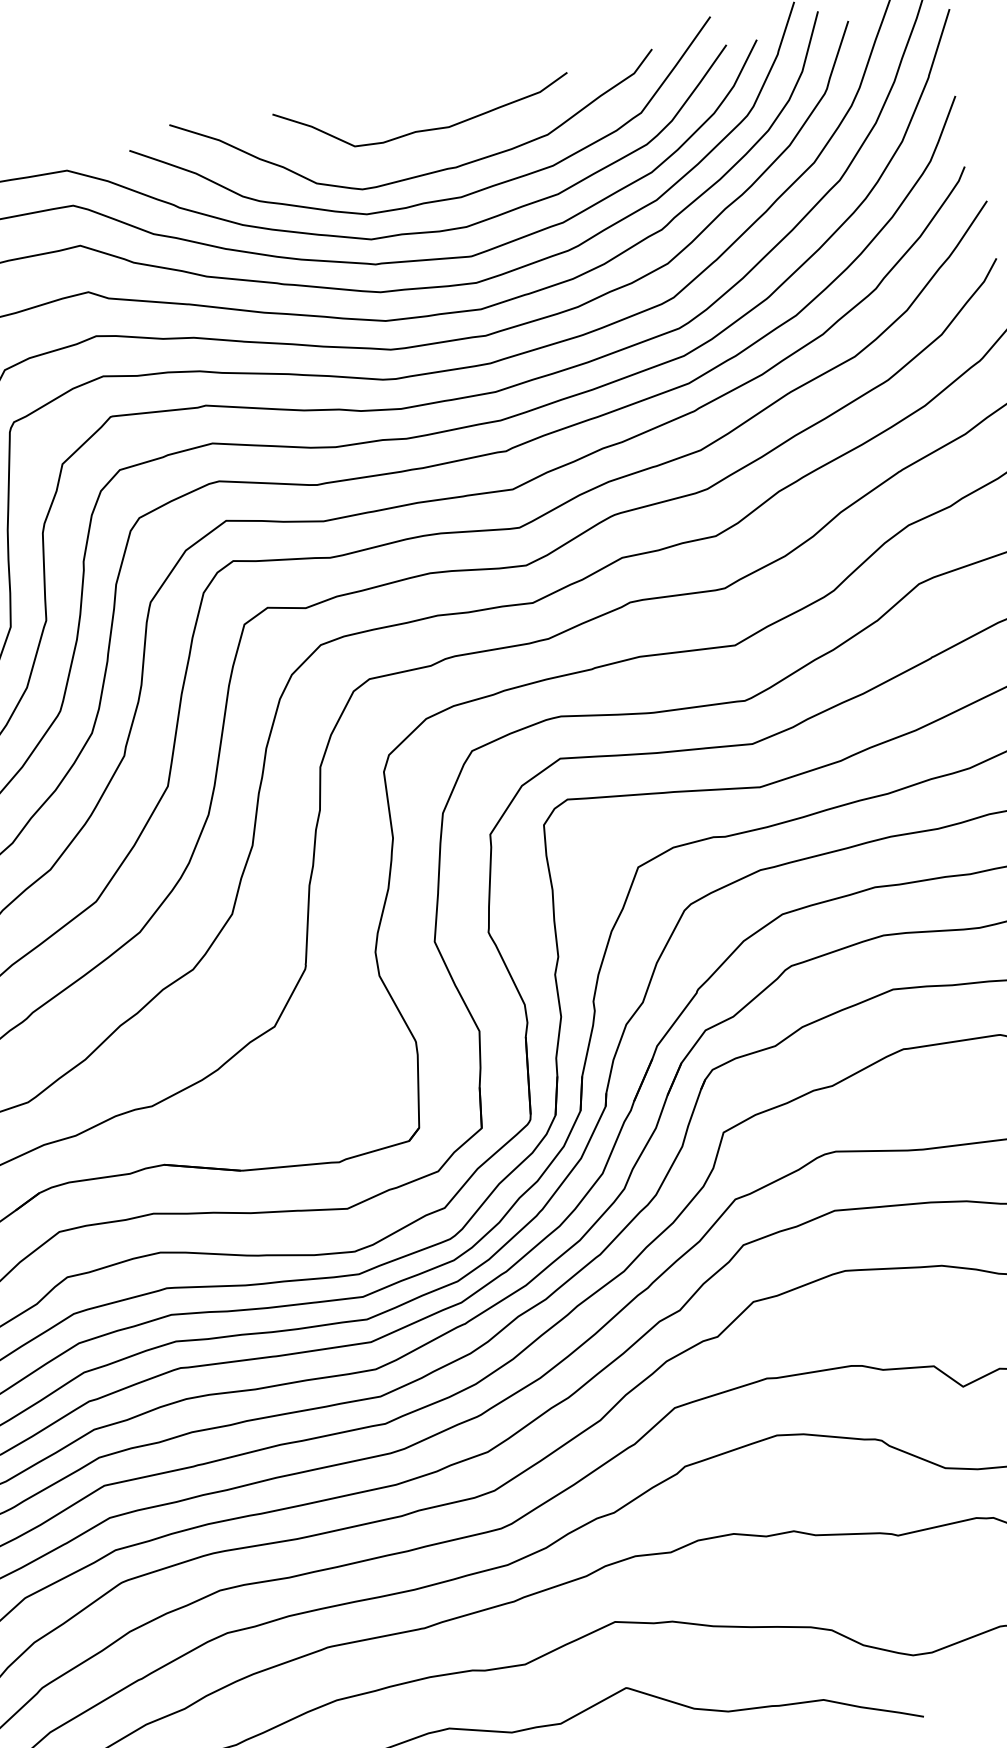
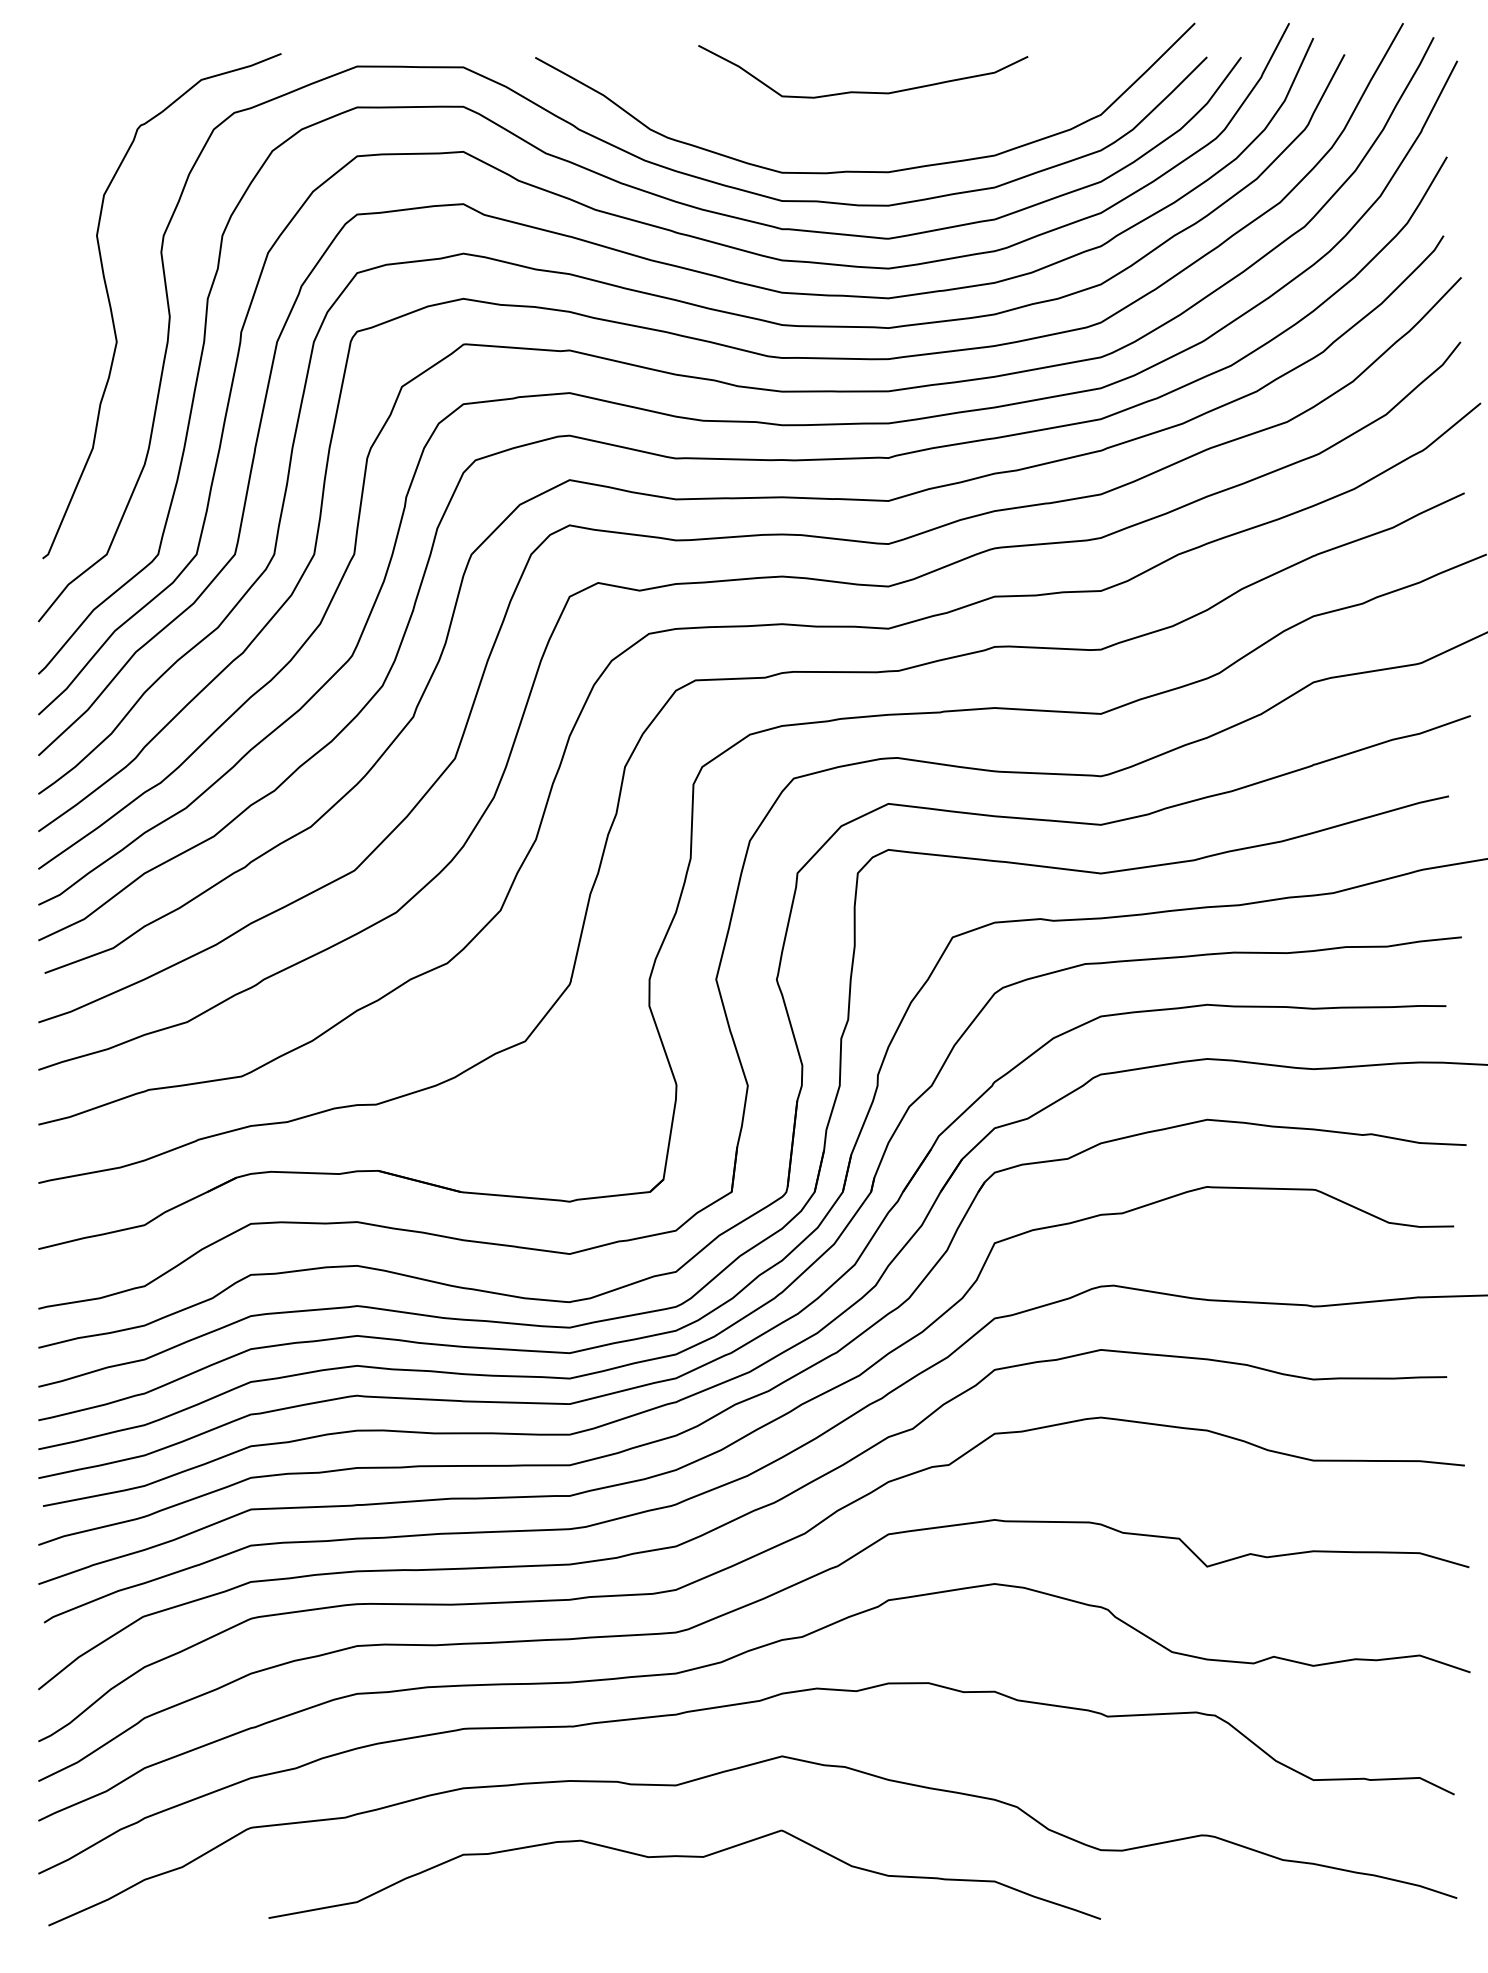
curve: (425, 173) -> (854, 139), removed

